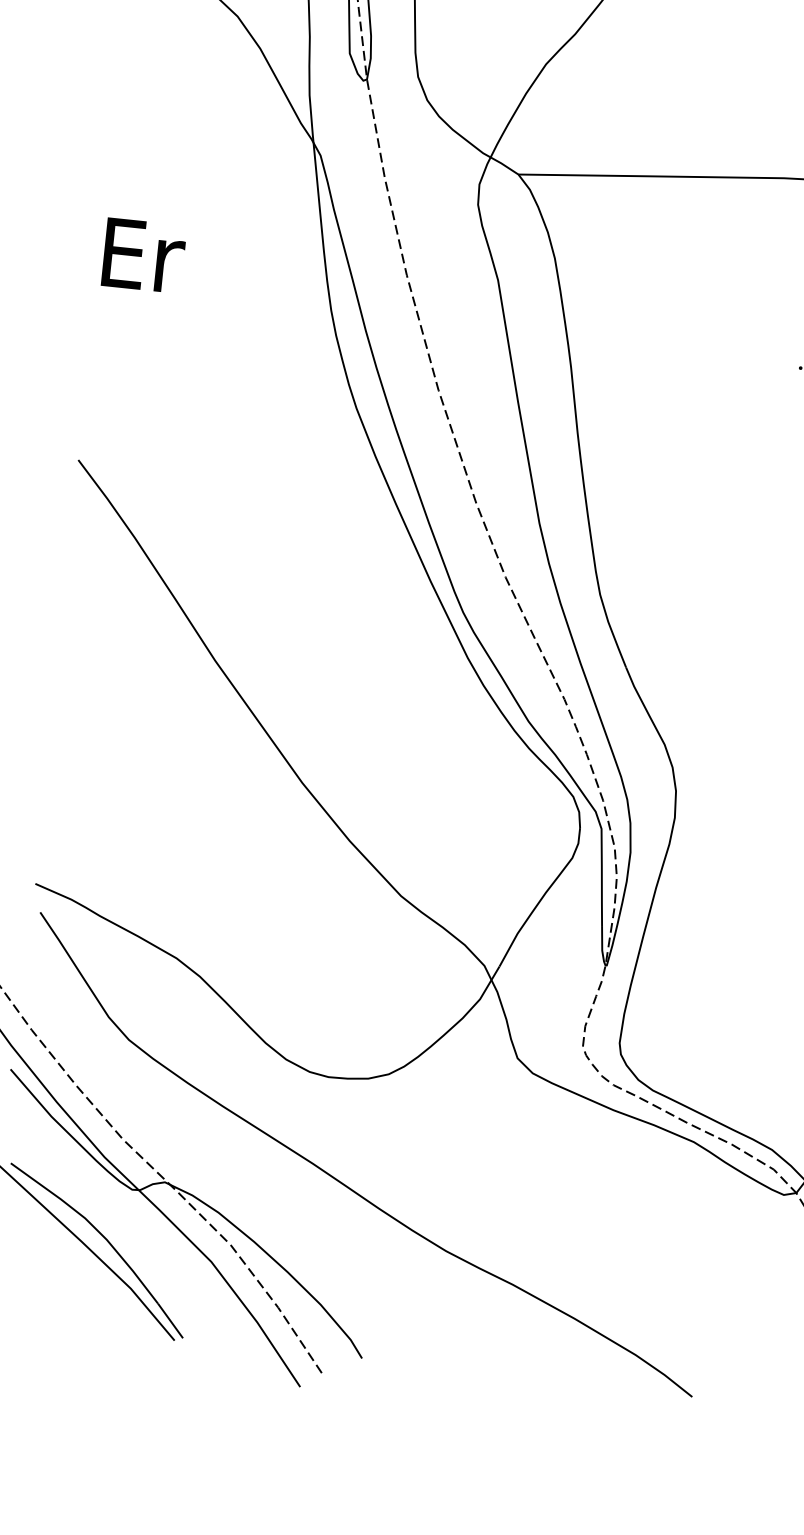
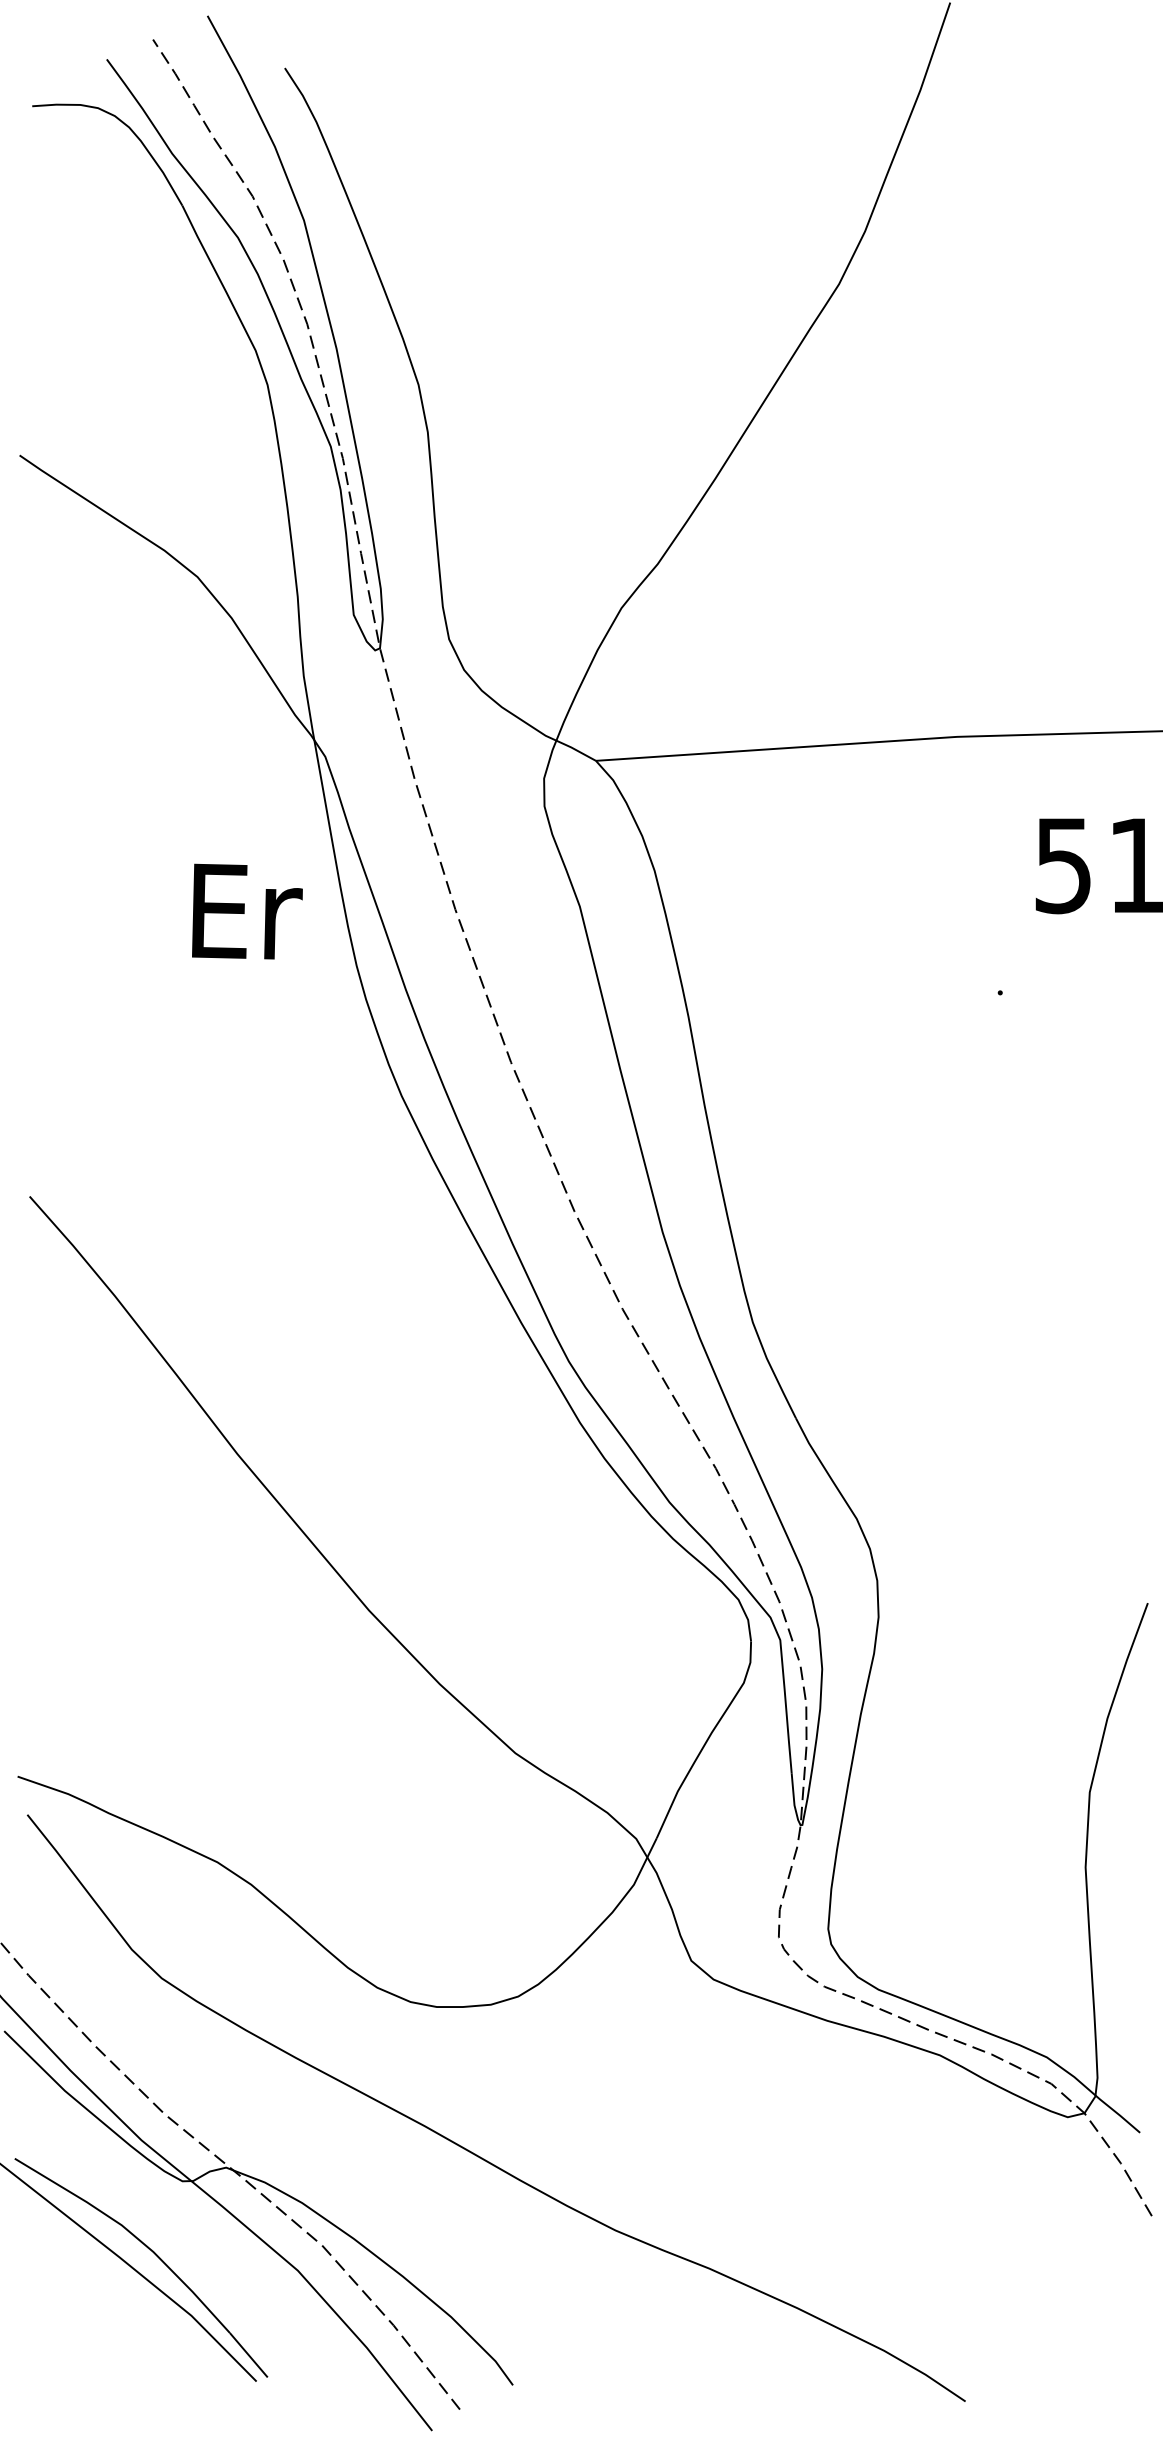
text: (144, 255) -> (247, 911), moved

